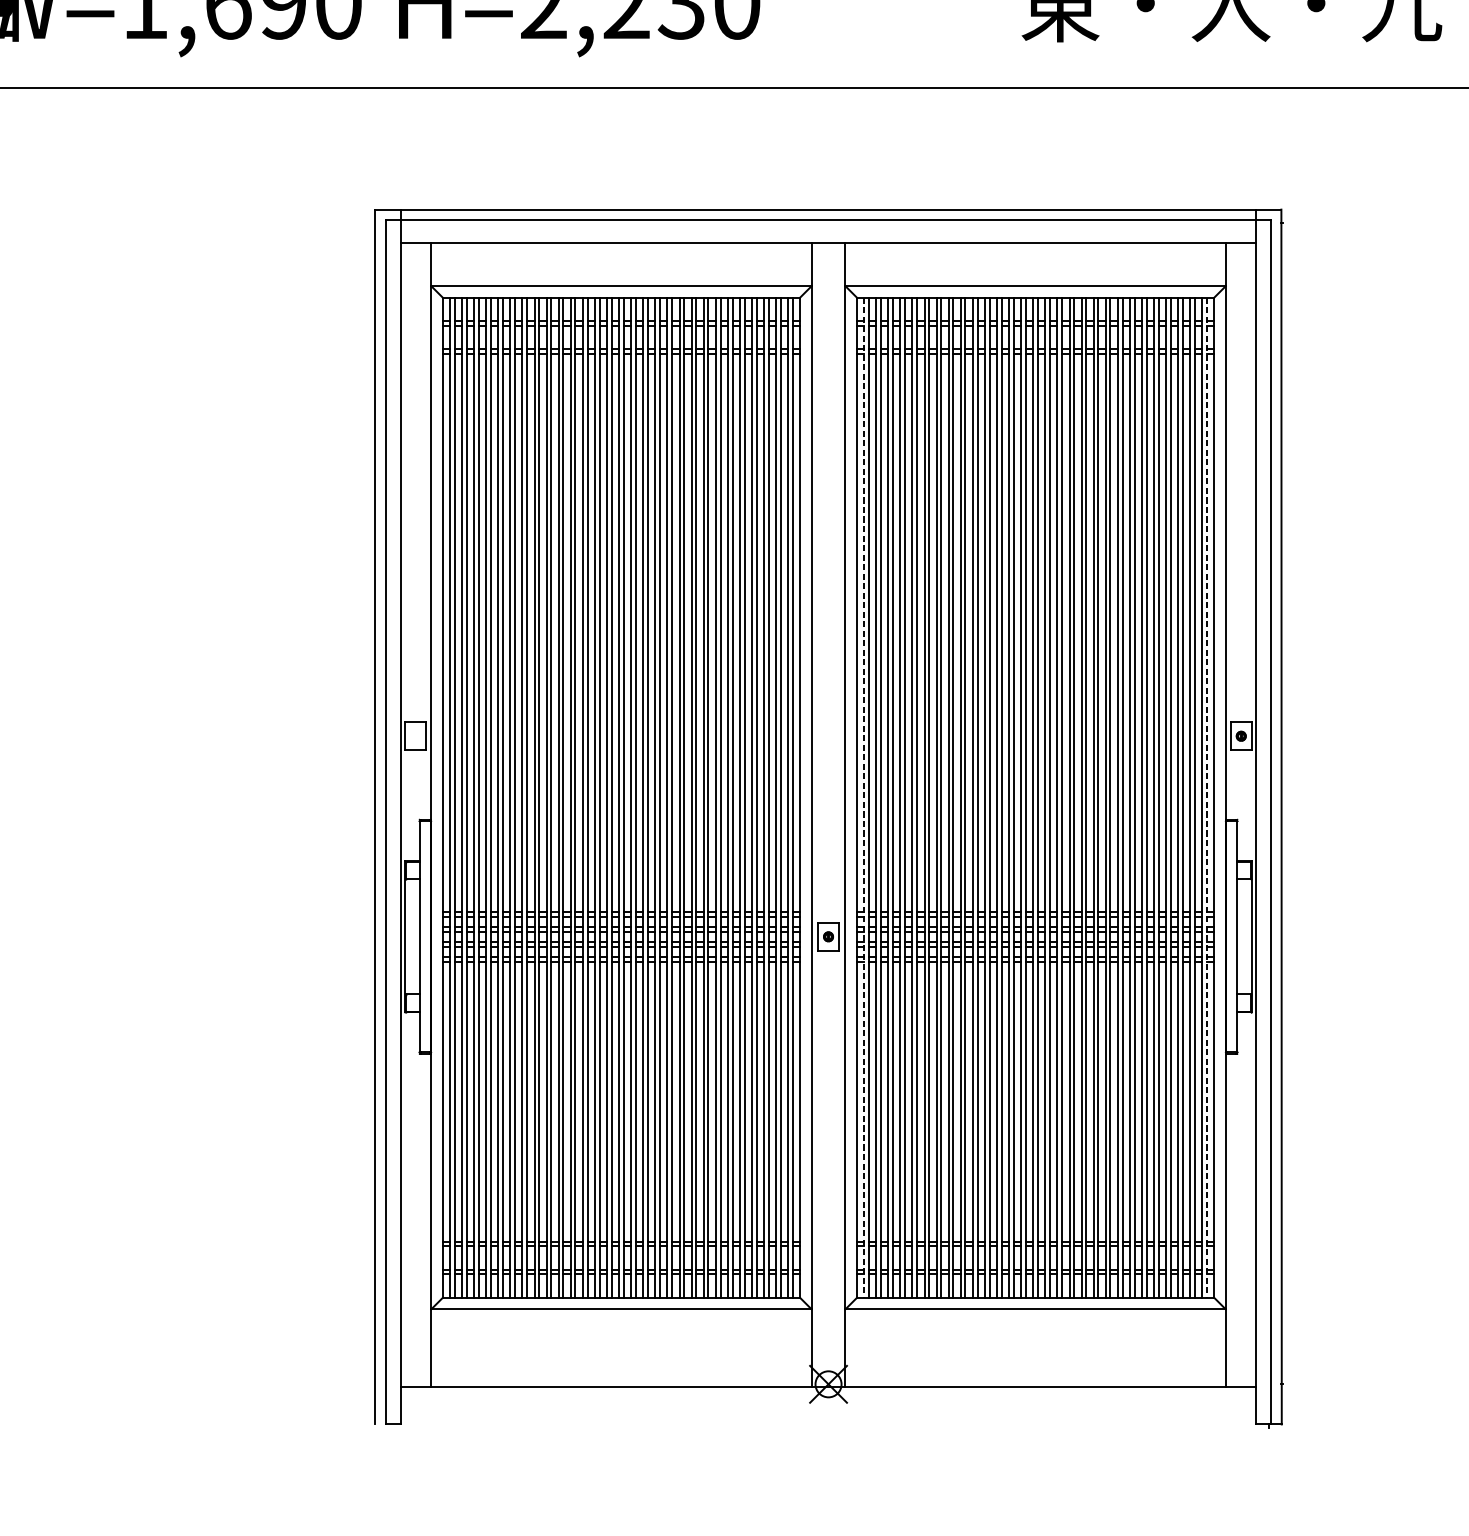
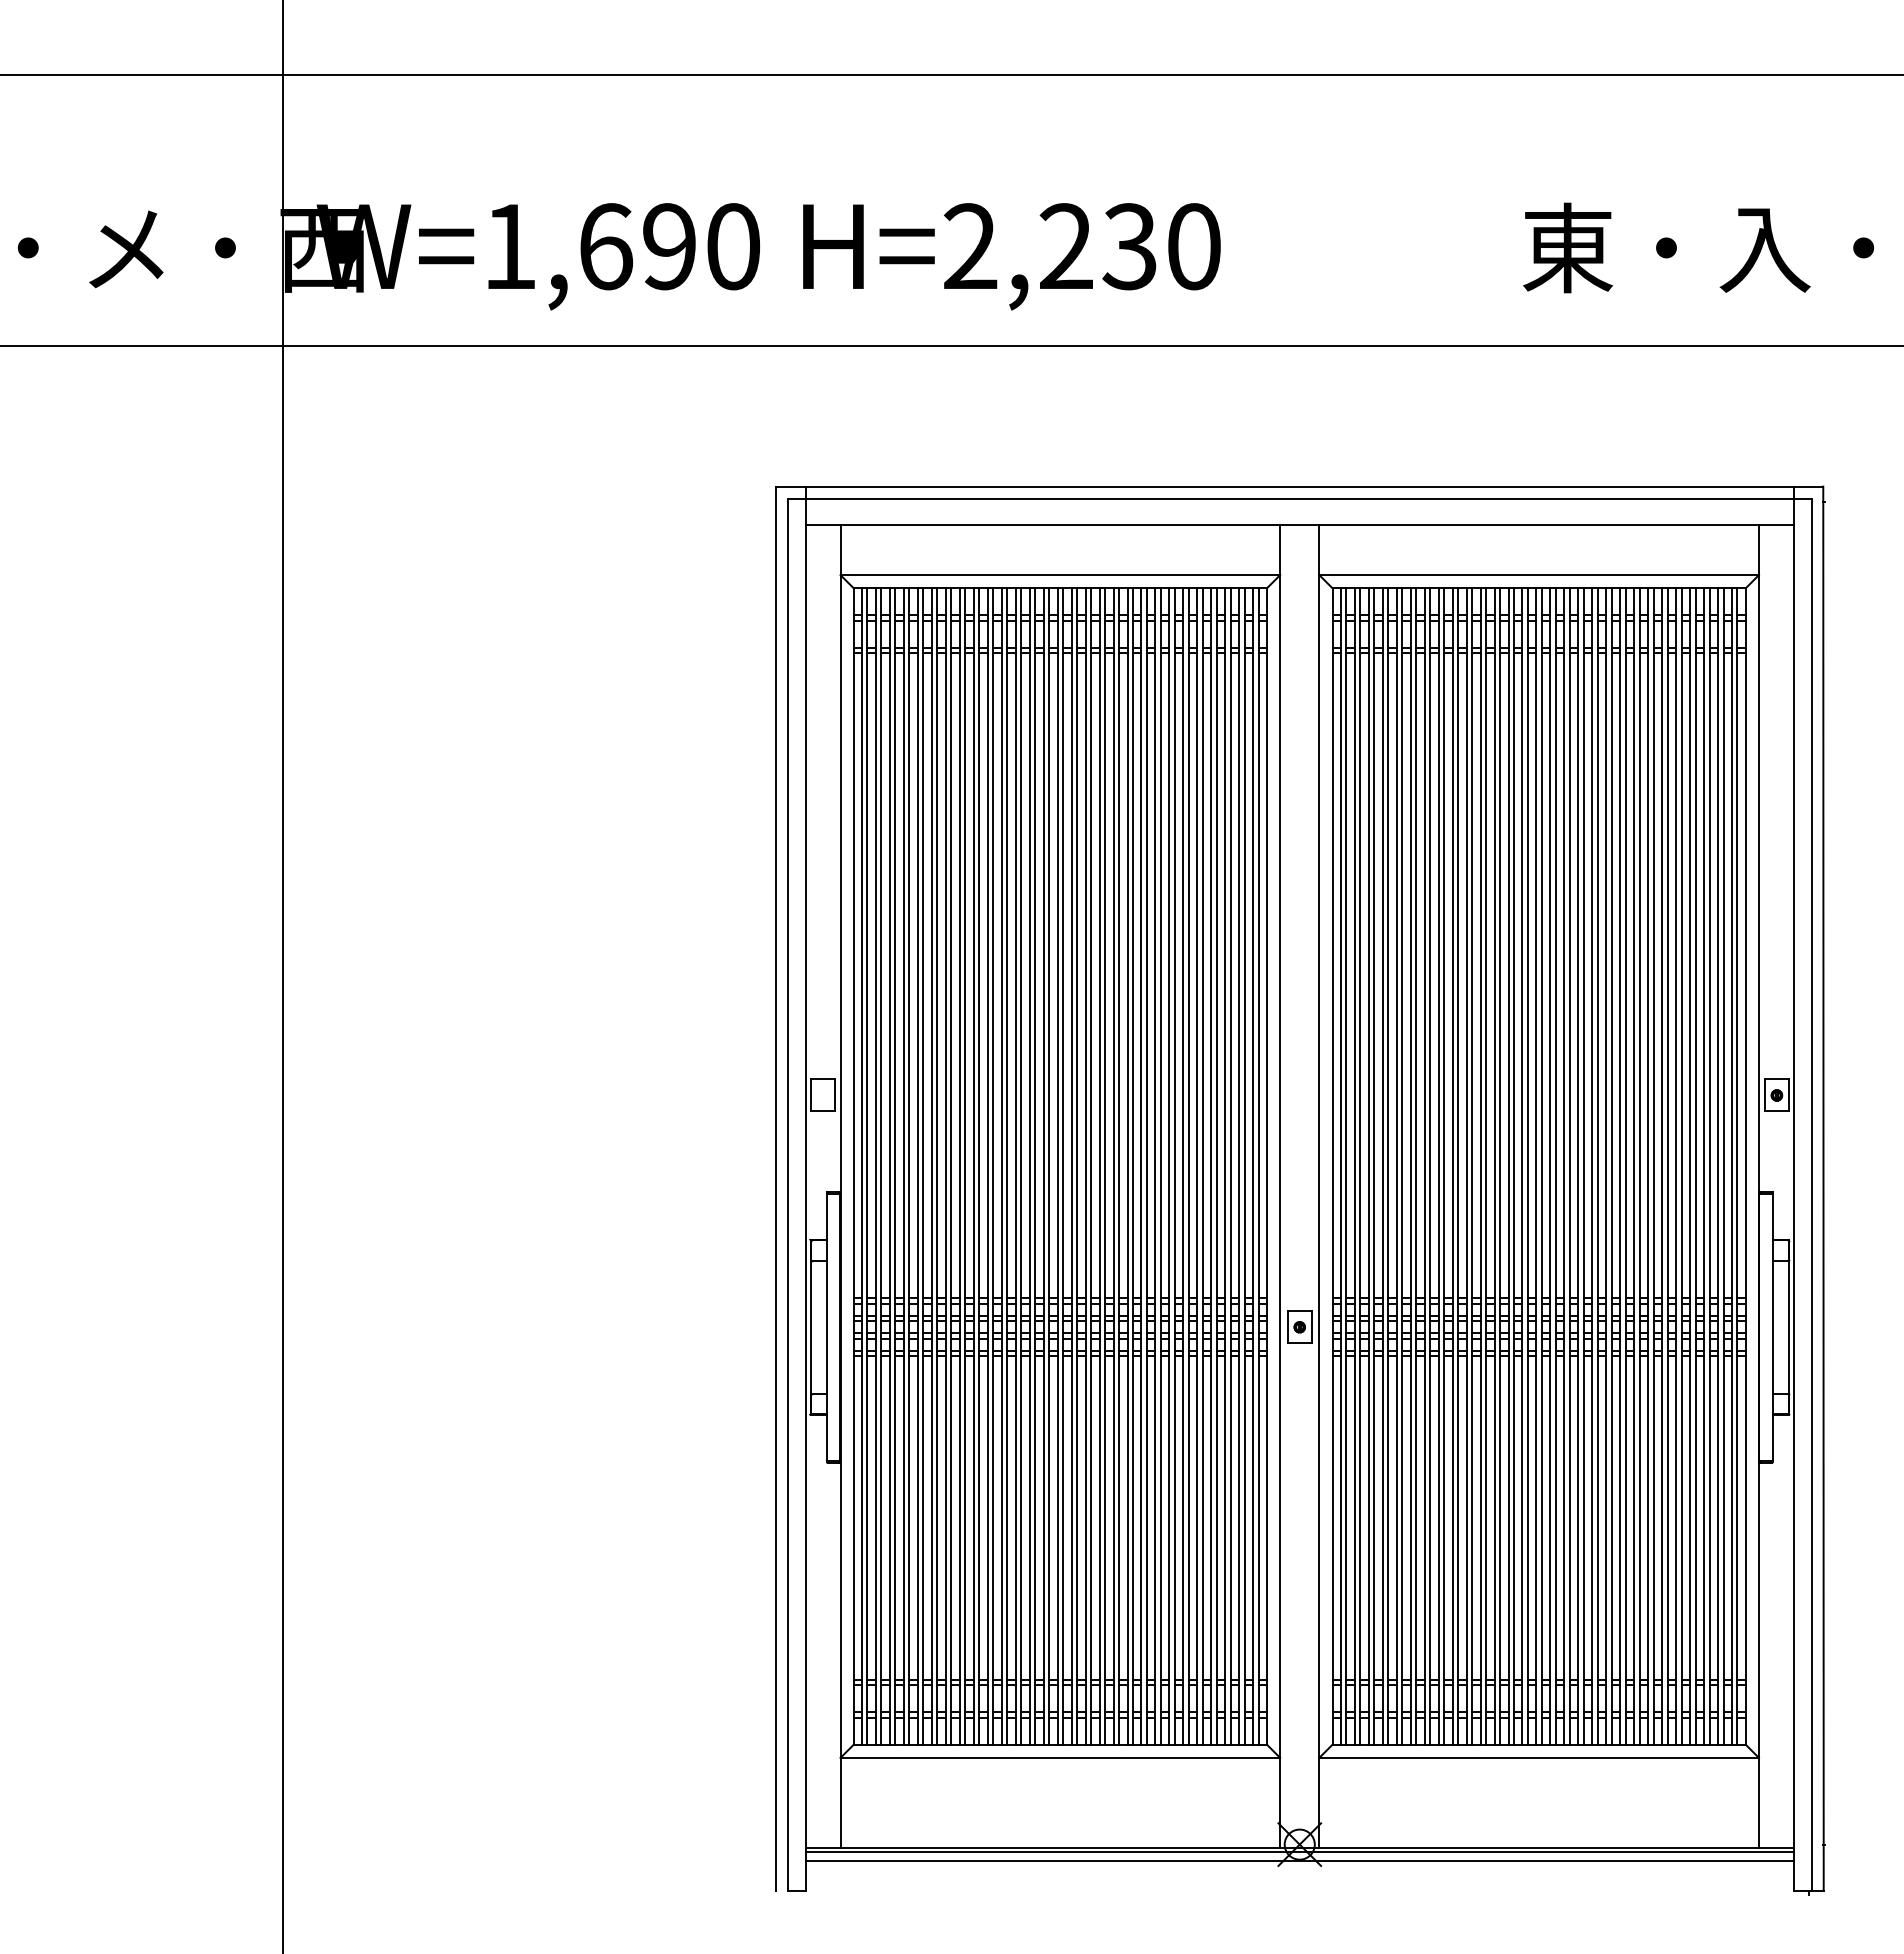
line: (863, 798) -> (1340, 1167), dashed -> solid
line: (1207, 798) -> (1737, 1167), dashed -> solid
line: (828, 1390) -> (1299, 1851), added
line: (828, 1398) -> (1299, 1860), added

